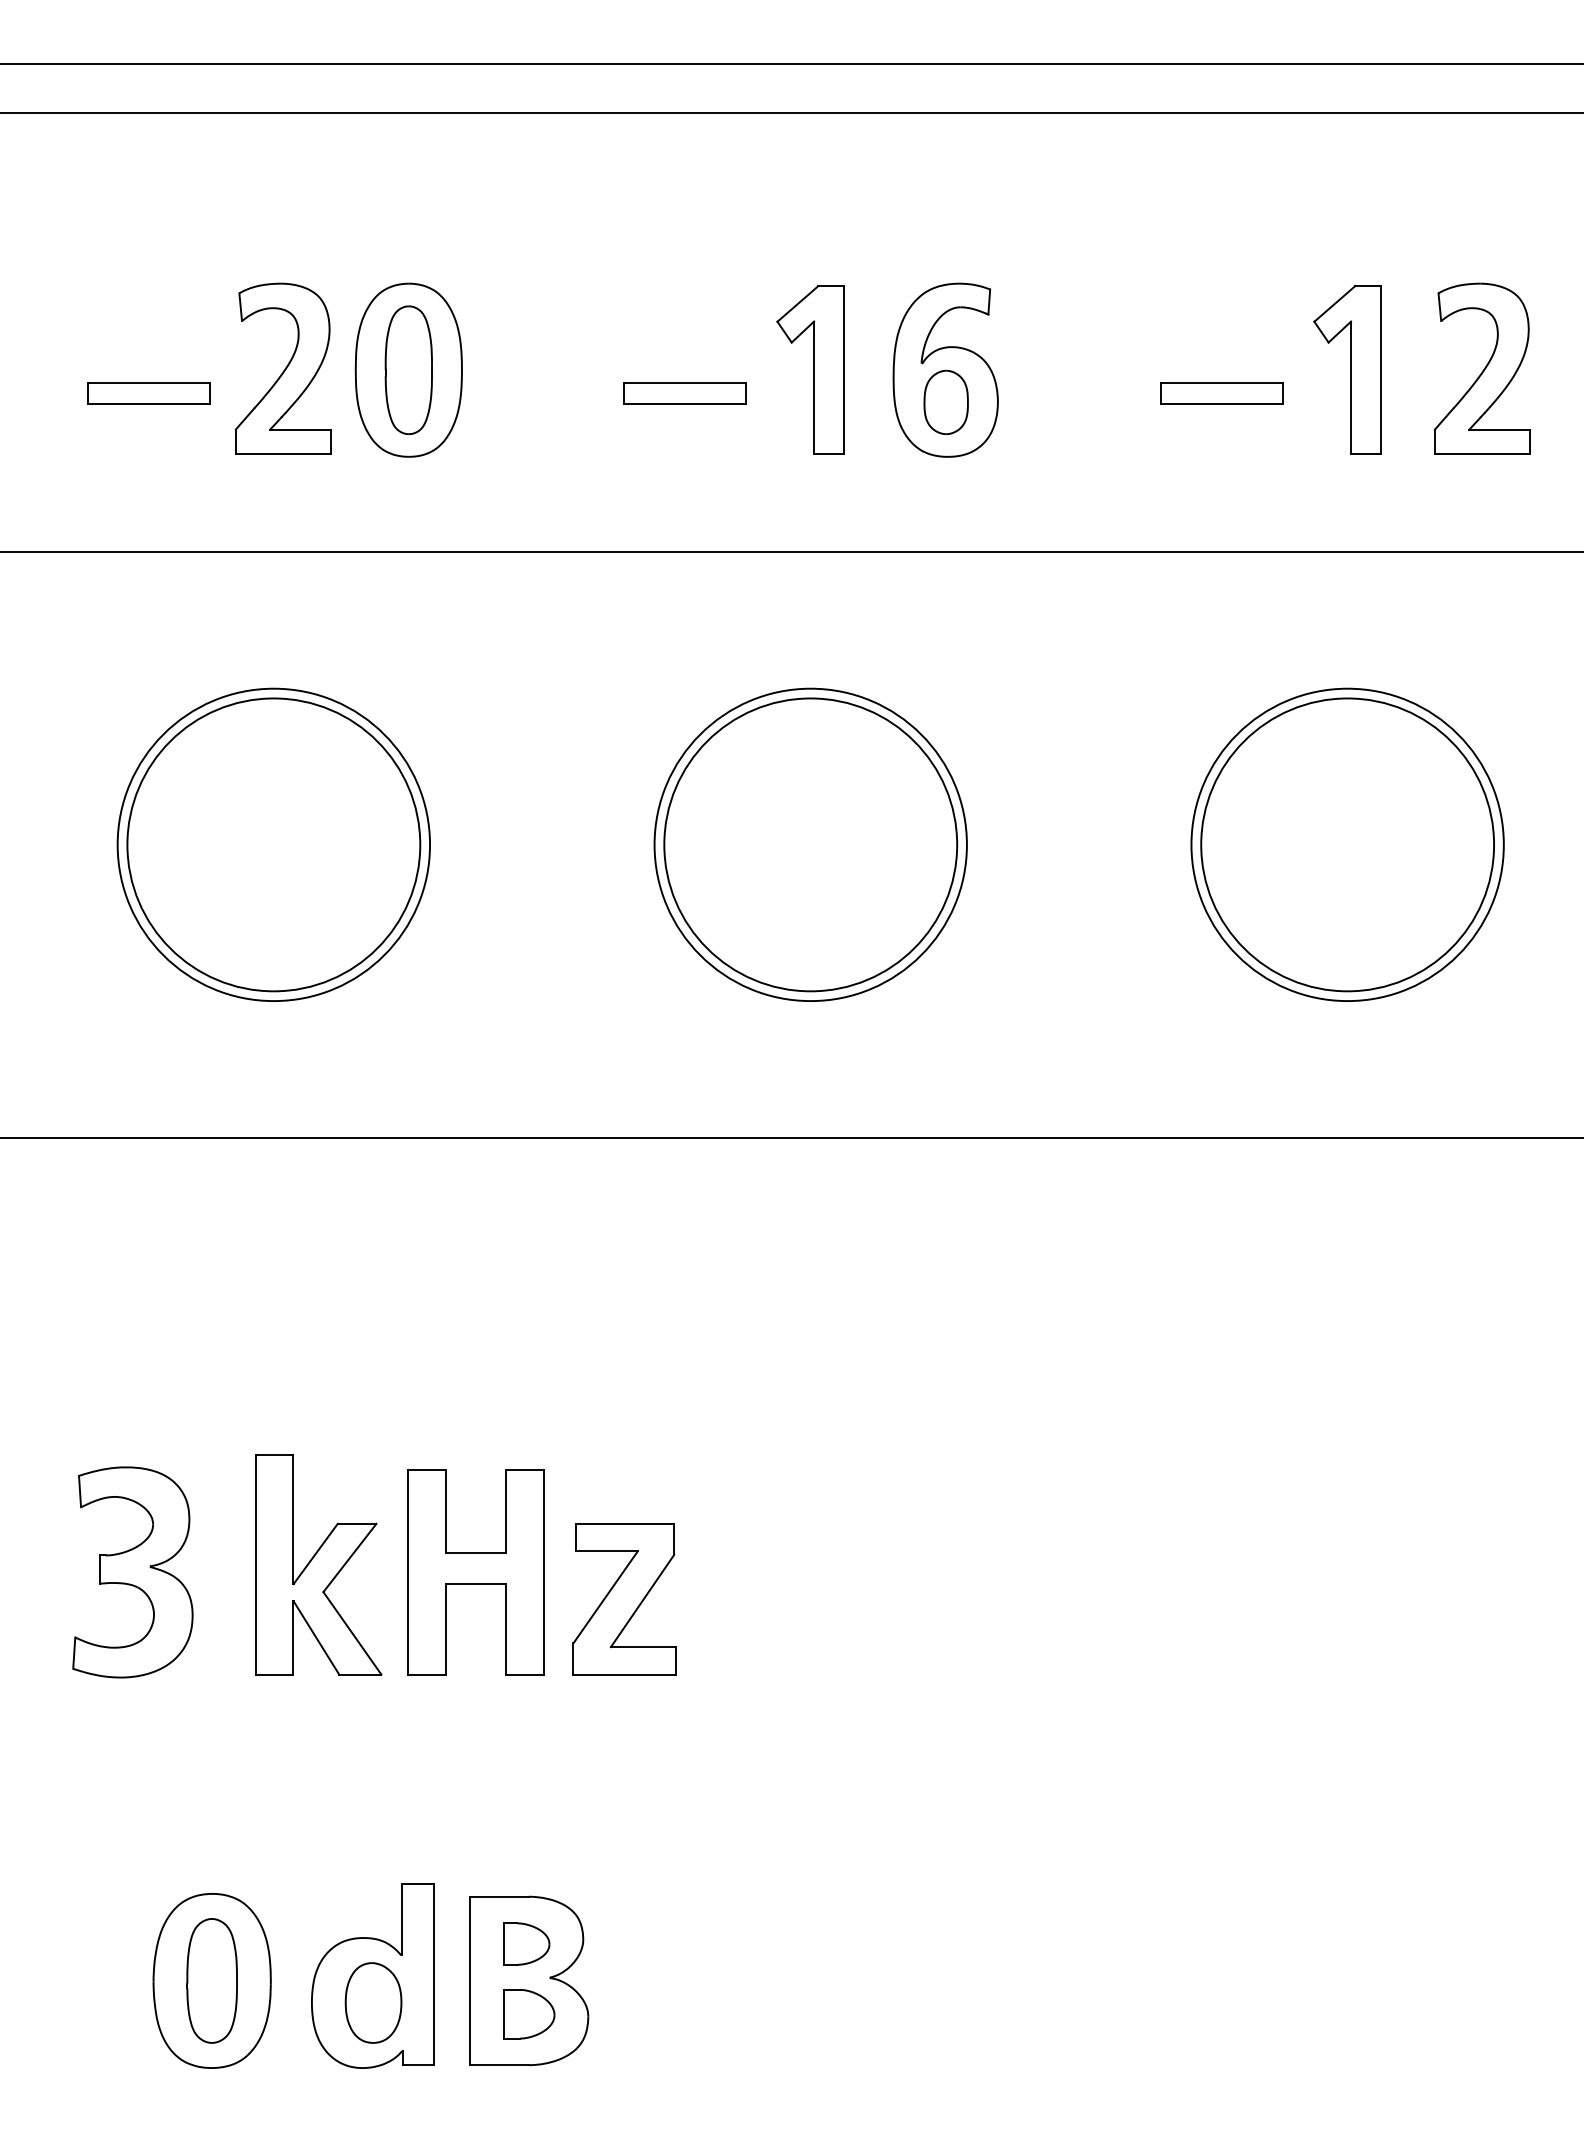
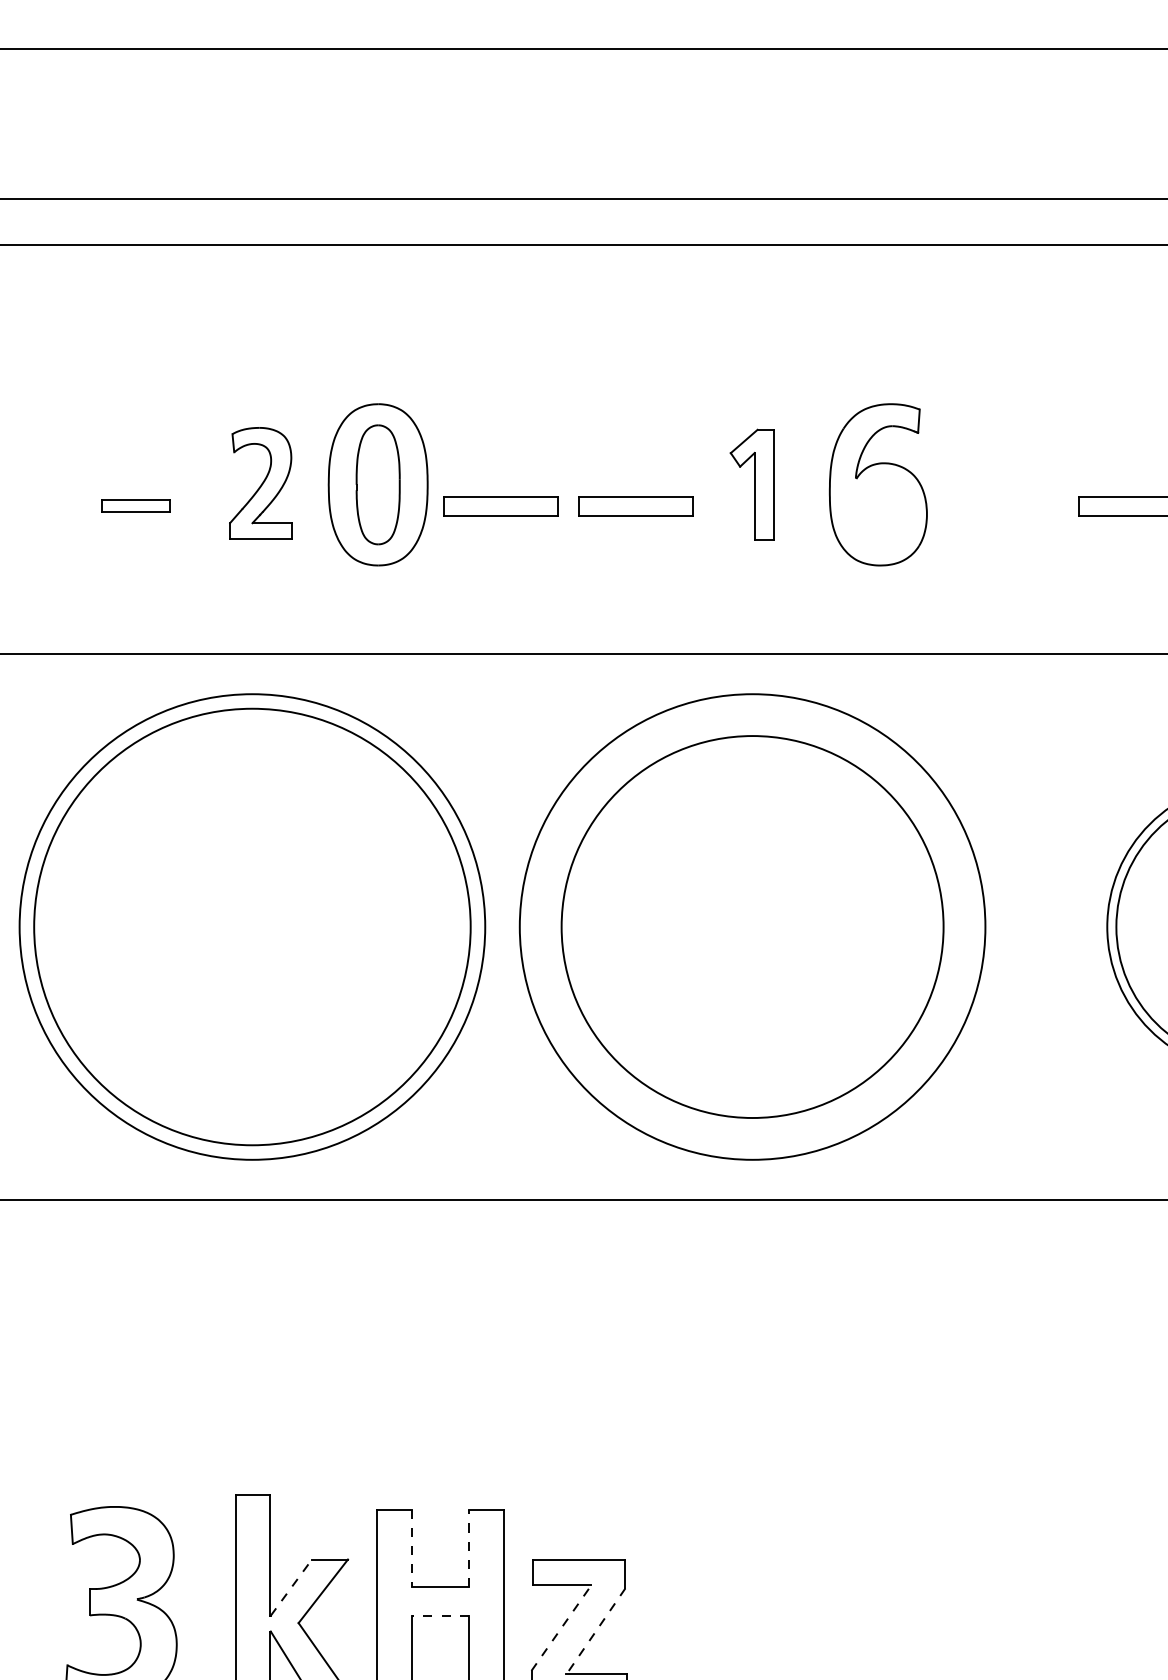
part: (282, 368) -> (260, 483), size x0.7
part: (810, 369) -> (752, 484), size x0.7
part: (148, 393) -> (135, 506), size x0.6
part: (539, 393) -> (499, 506), added
part: (945, 401) -> (878, 513), removed
circle: (273, 844) -> (252, 926), size x1.6
circle: (273, 844) -> (252, 926), size x1.6
circle: (810, 844) -> (752, 926), size x1.4
circle: (810, 844) -> (752, 926), size x1.6
line: (445, 1511) -> (412, 1548), solid -> dashed
line: (506, 1511) -> (469, 1548), solid -> dashed
line: (315, 1553) -> (291, 1587), solid -> dashed
line: (475, 1584) -> (440, 1616), solid -> dashed
line: (605, 1596) -> (561, 1627), solid -> dashed
line: (642, 1601) -> (595, 1631), solid -> dashed

